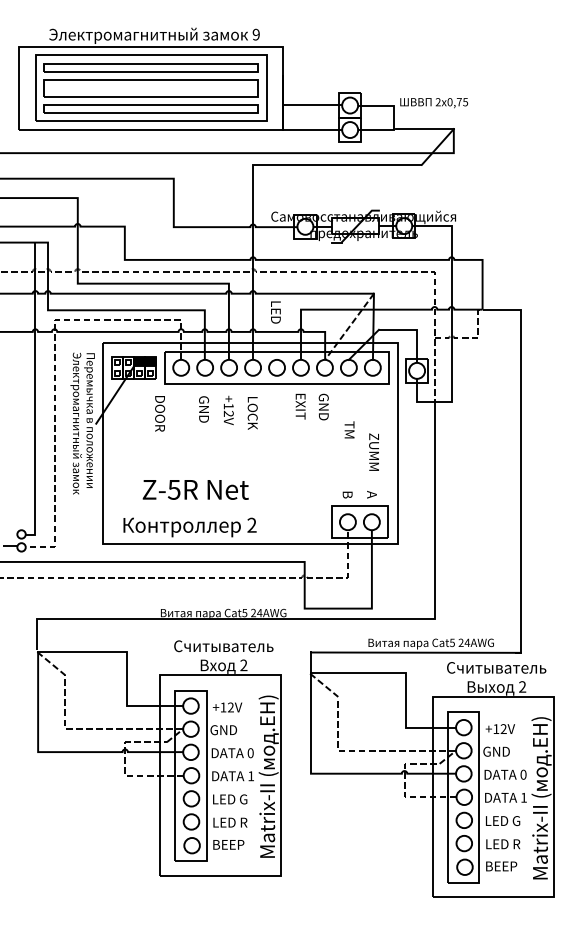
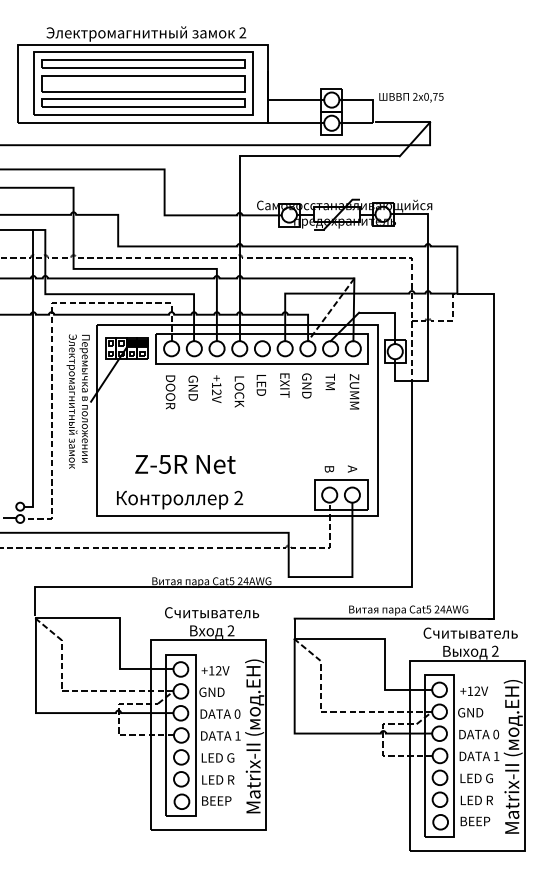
text: (255, 34) -> (242, 32), 9 -> 2
text: (275, 312) -> (261, 385), moved
text: (160, 413) -> (170, 392), moved
text: (349, 429) -> (330, 381), moved
text: (373, 451) -> (353, 391), moved

